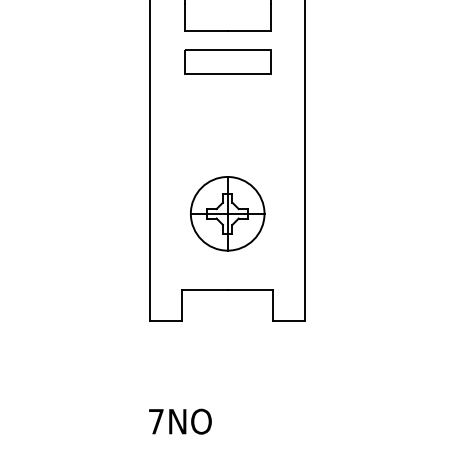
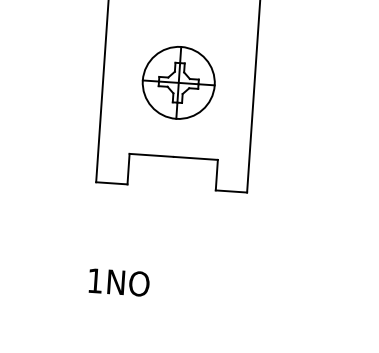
text: (156, 421) -> (95, 280), 7NO -> 1NO

